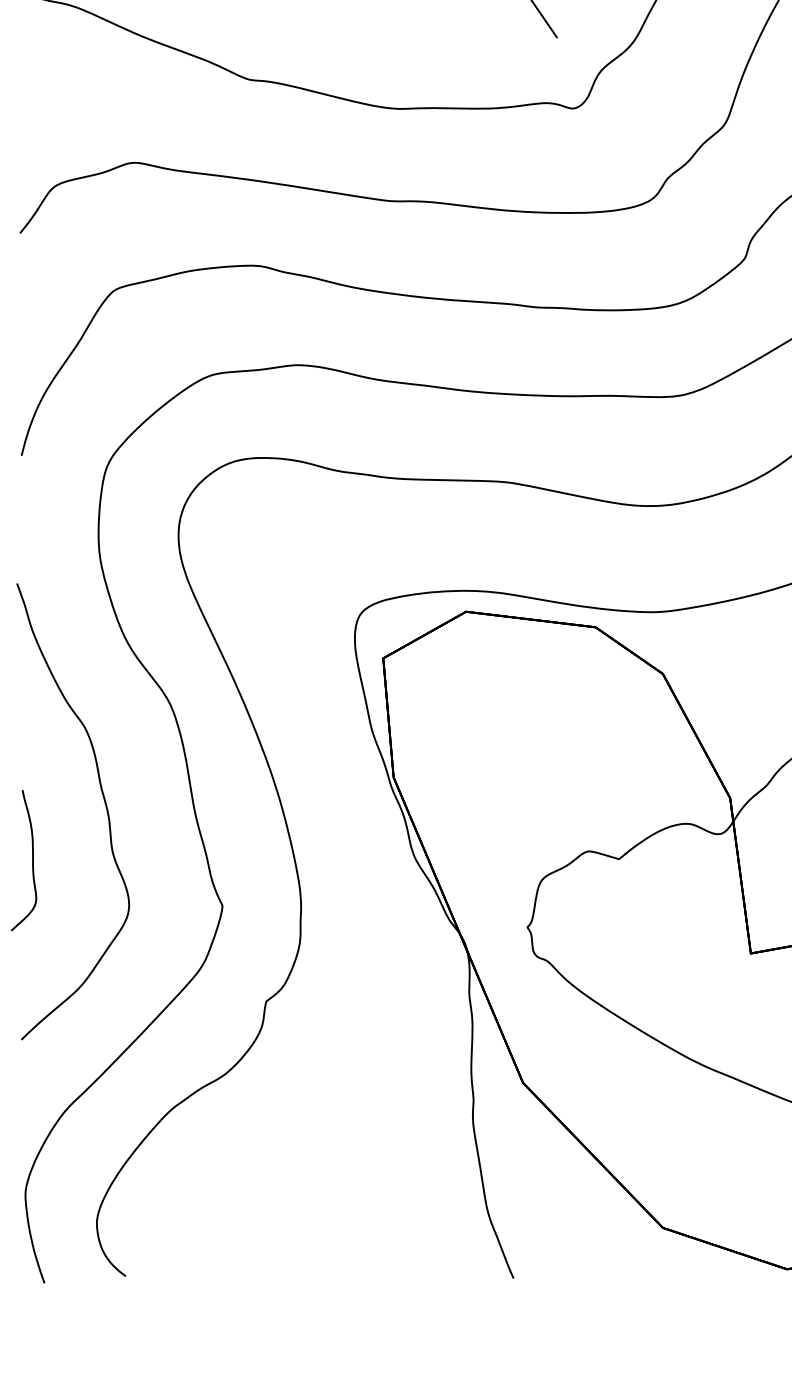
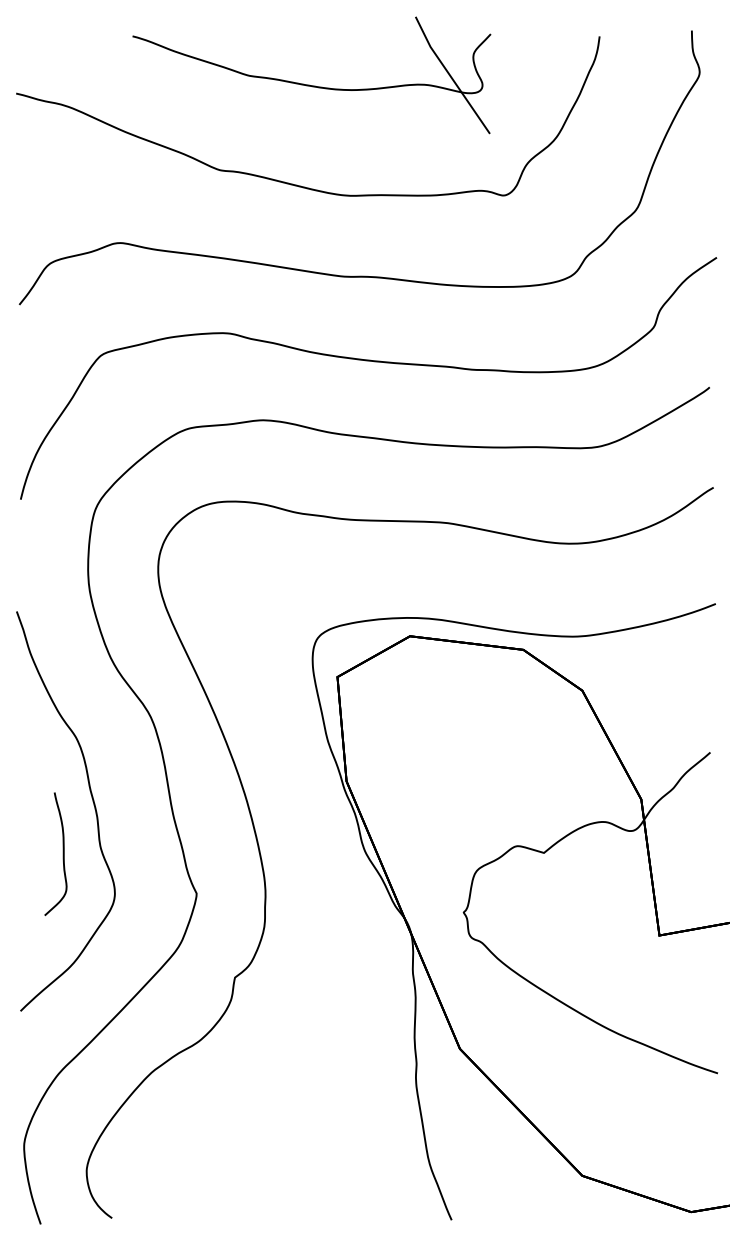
curve: (31, 860) -> (62, 854), moved

